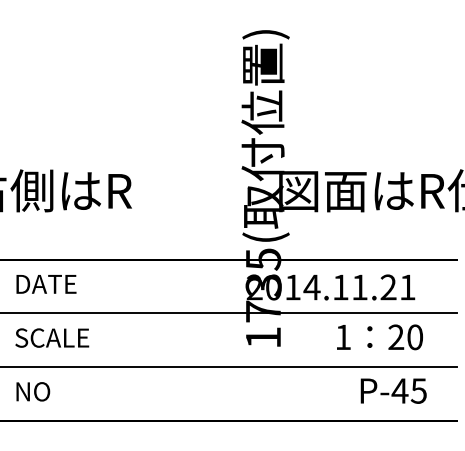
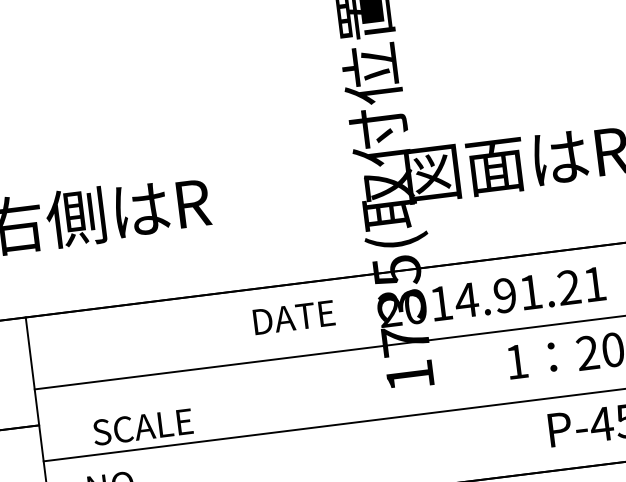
text: (46, 284) -> (294, 317), moved
text: (340, 287) -> (504, 295), 2014.11.21 -> 2014.91.21
text: (52, 337) -> (143, 426), moved

